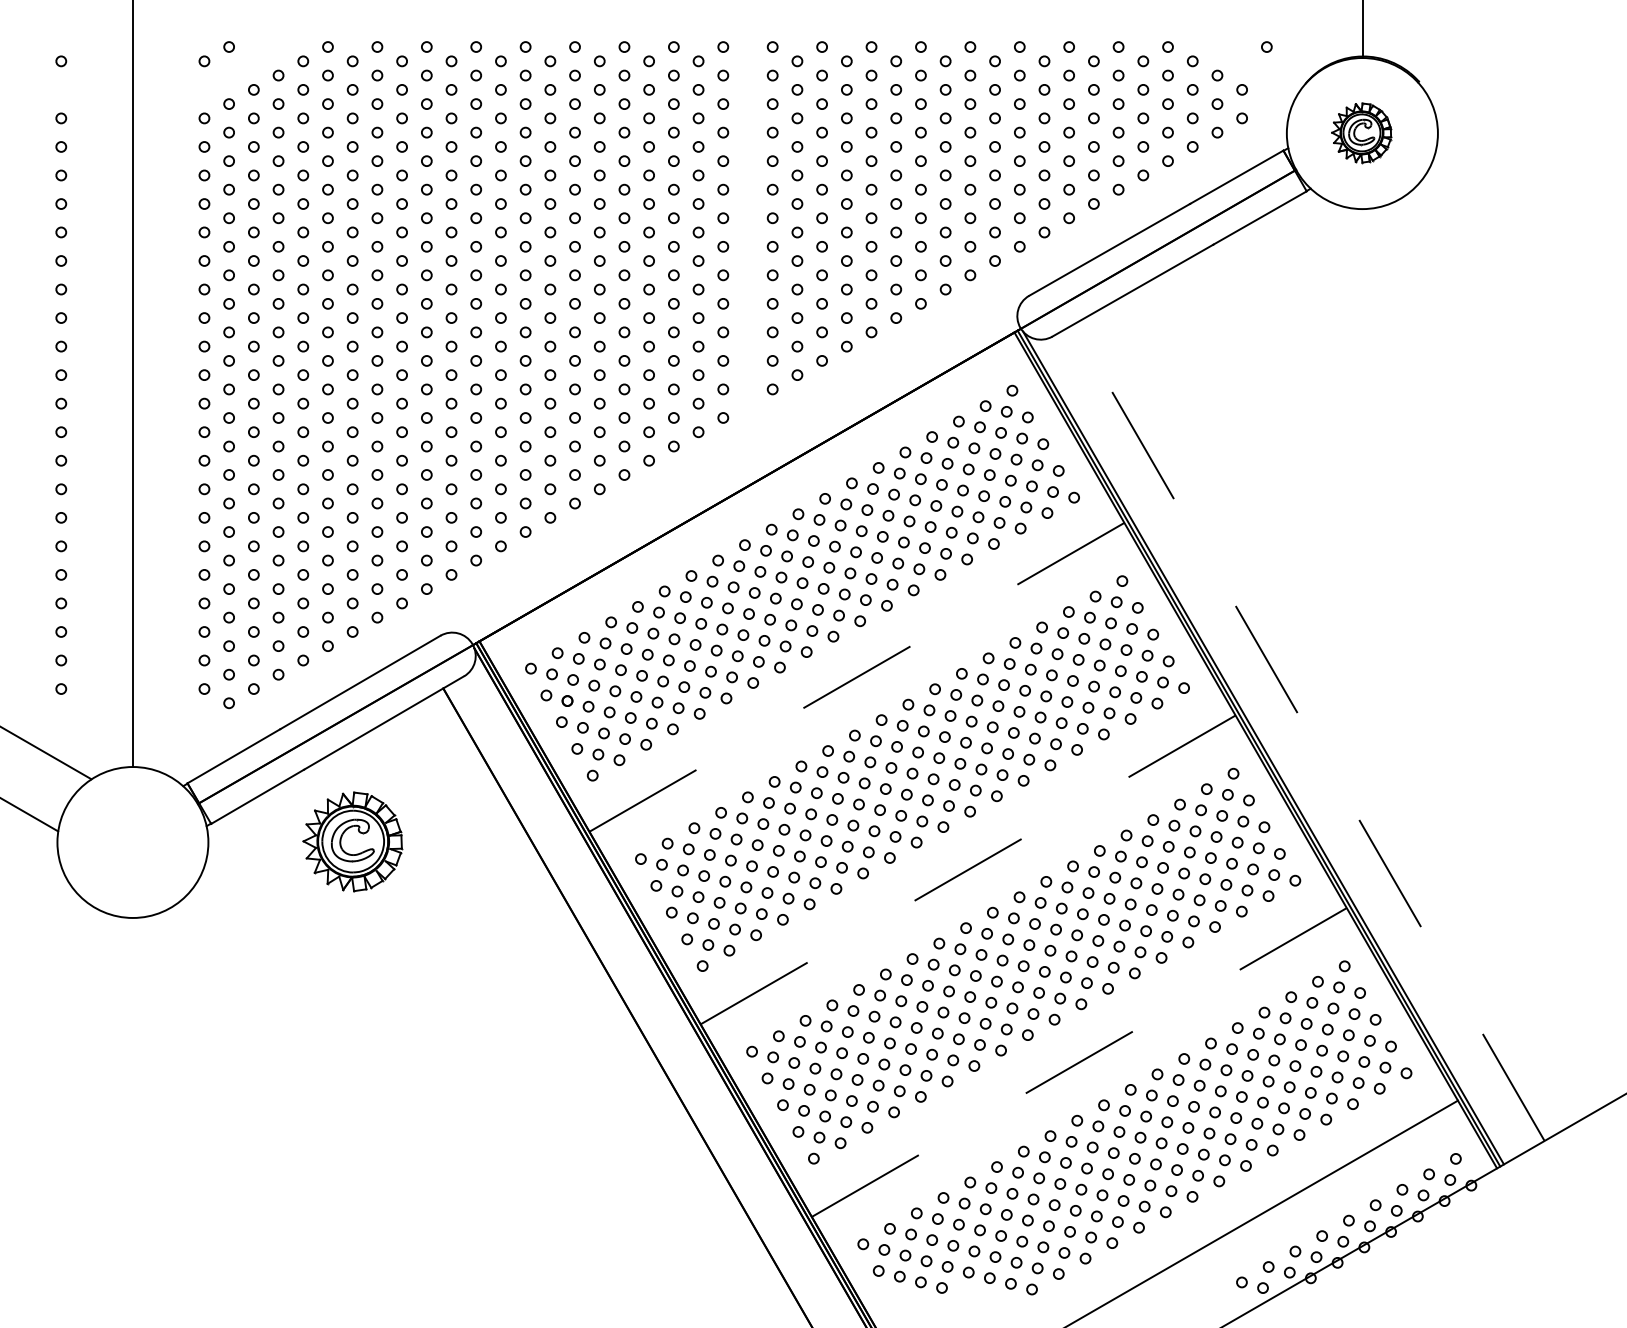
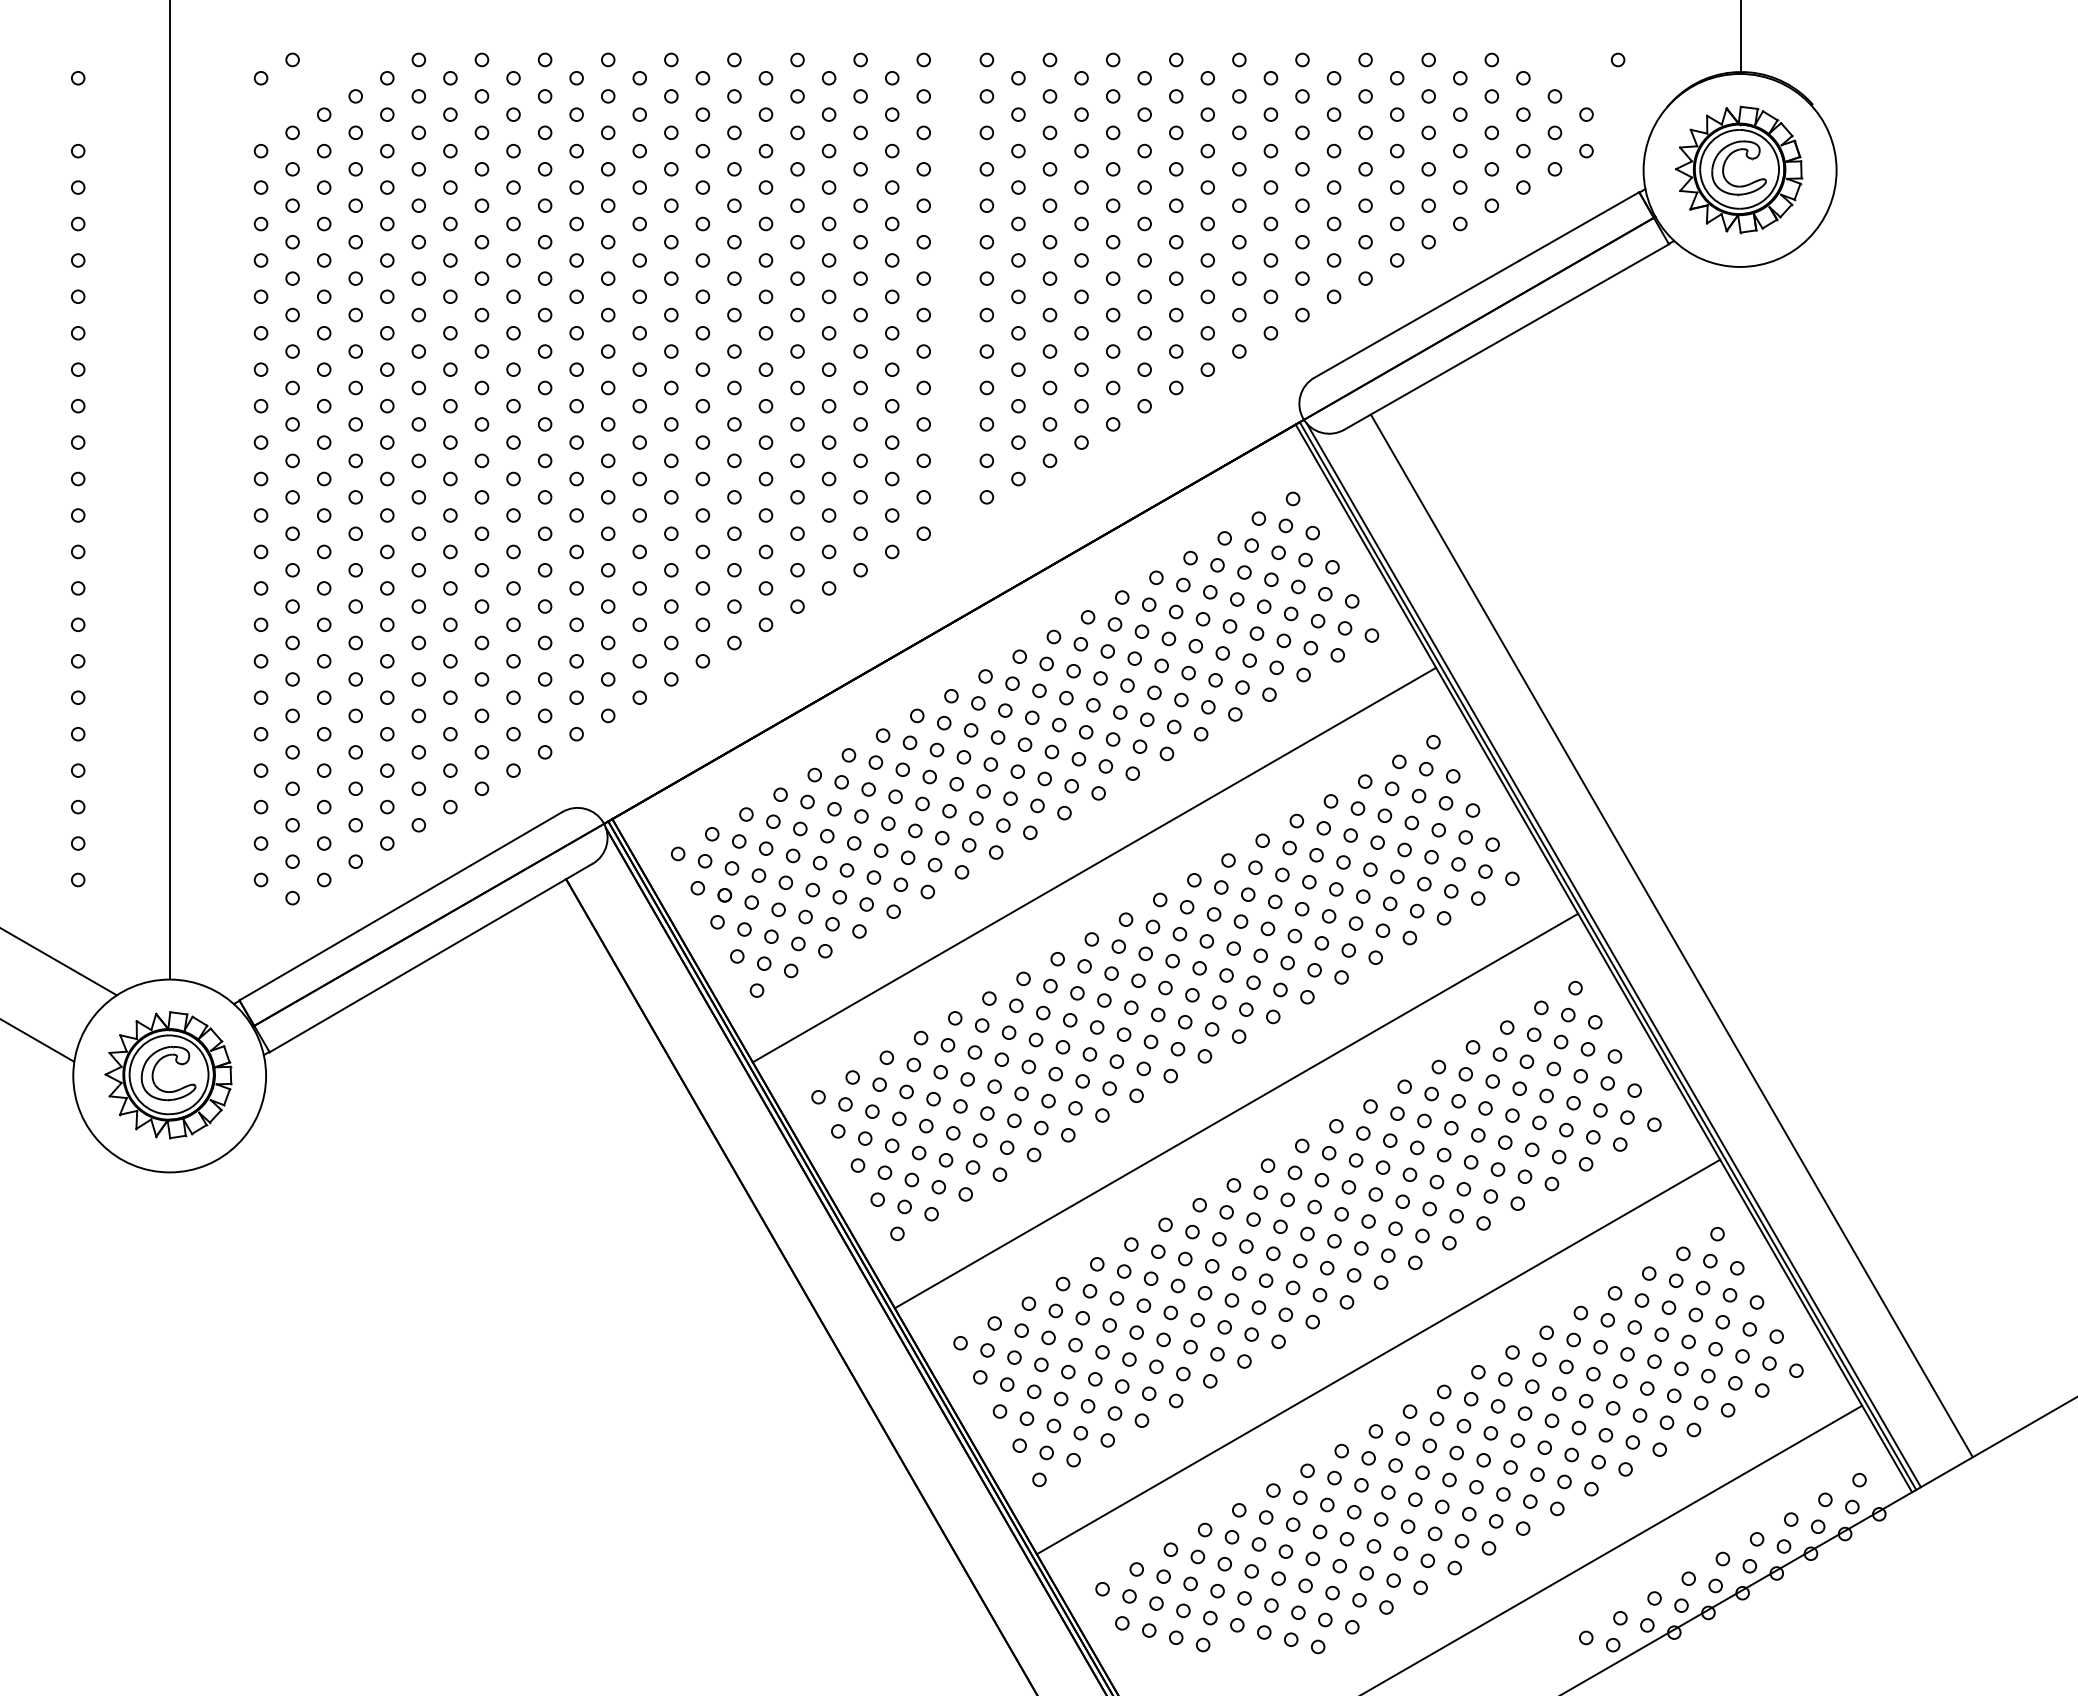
part: (1361, 132) -> (1739, 169), size x1.67
line: (856, 677) -> (1094, 865), dashed -> solid
line: (1308, 732) -> (1671, 935), dashed -> solid
part: (352, 842) -> (168, 1075), moved
line: (968, 870) -> (1236, 1111), dashed -> solid
line: (1079, 1062) -> (1378, 1357), dashed -> solid

